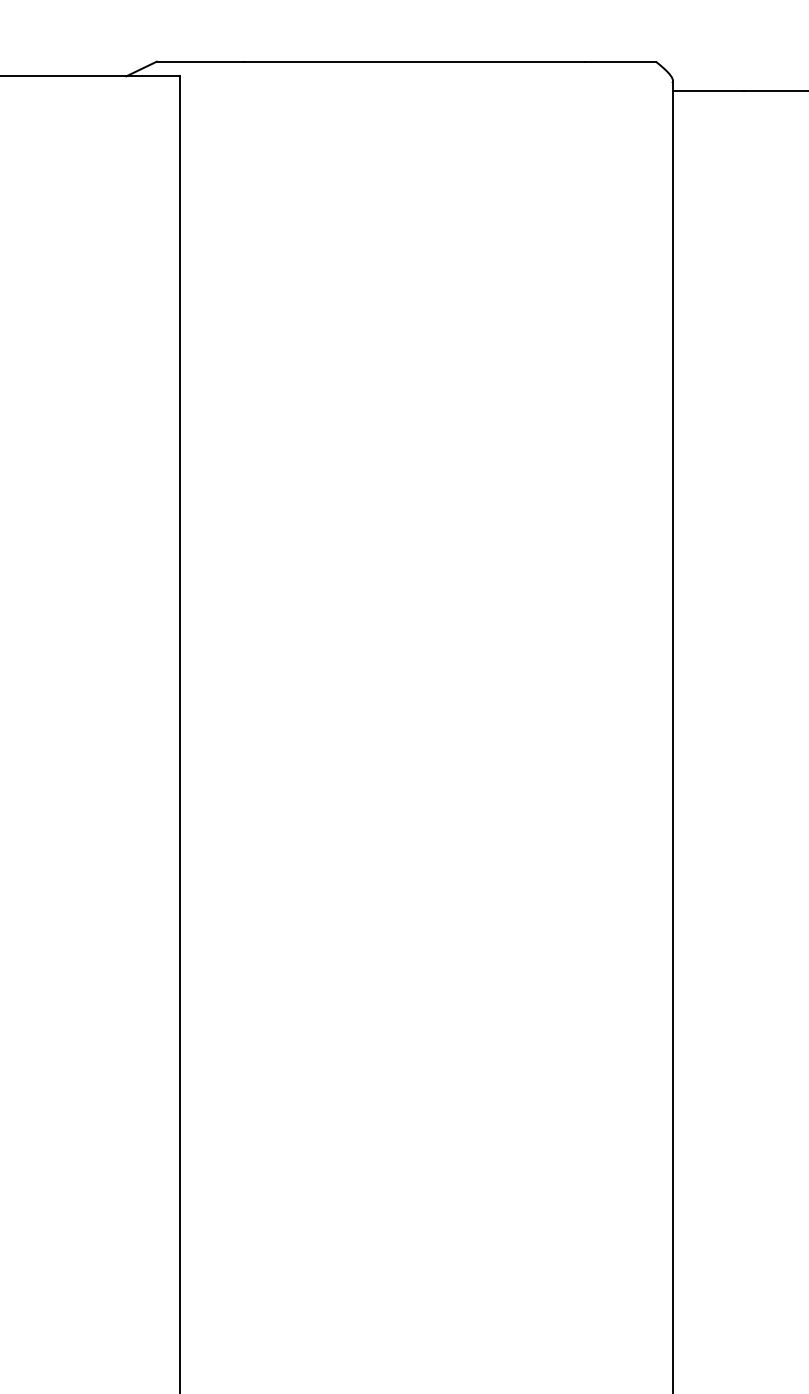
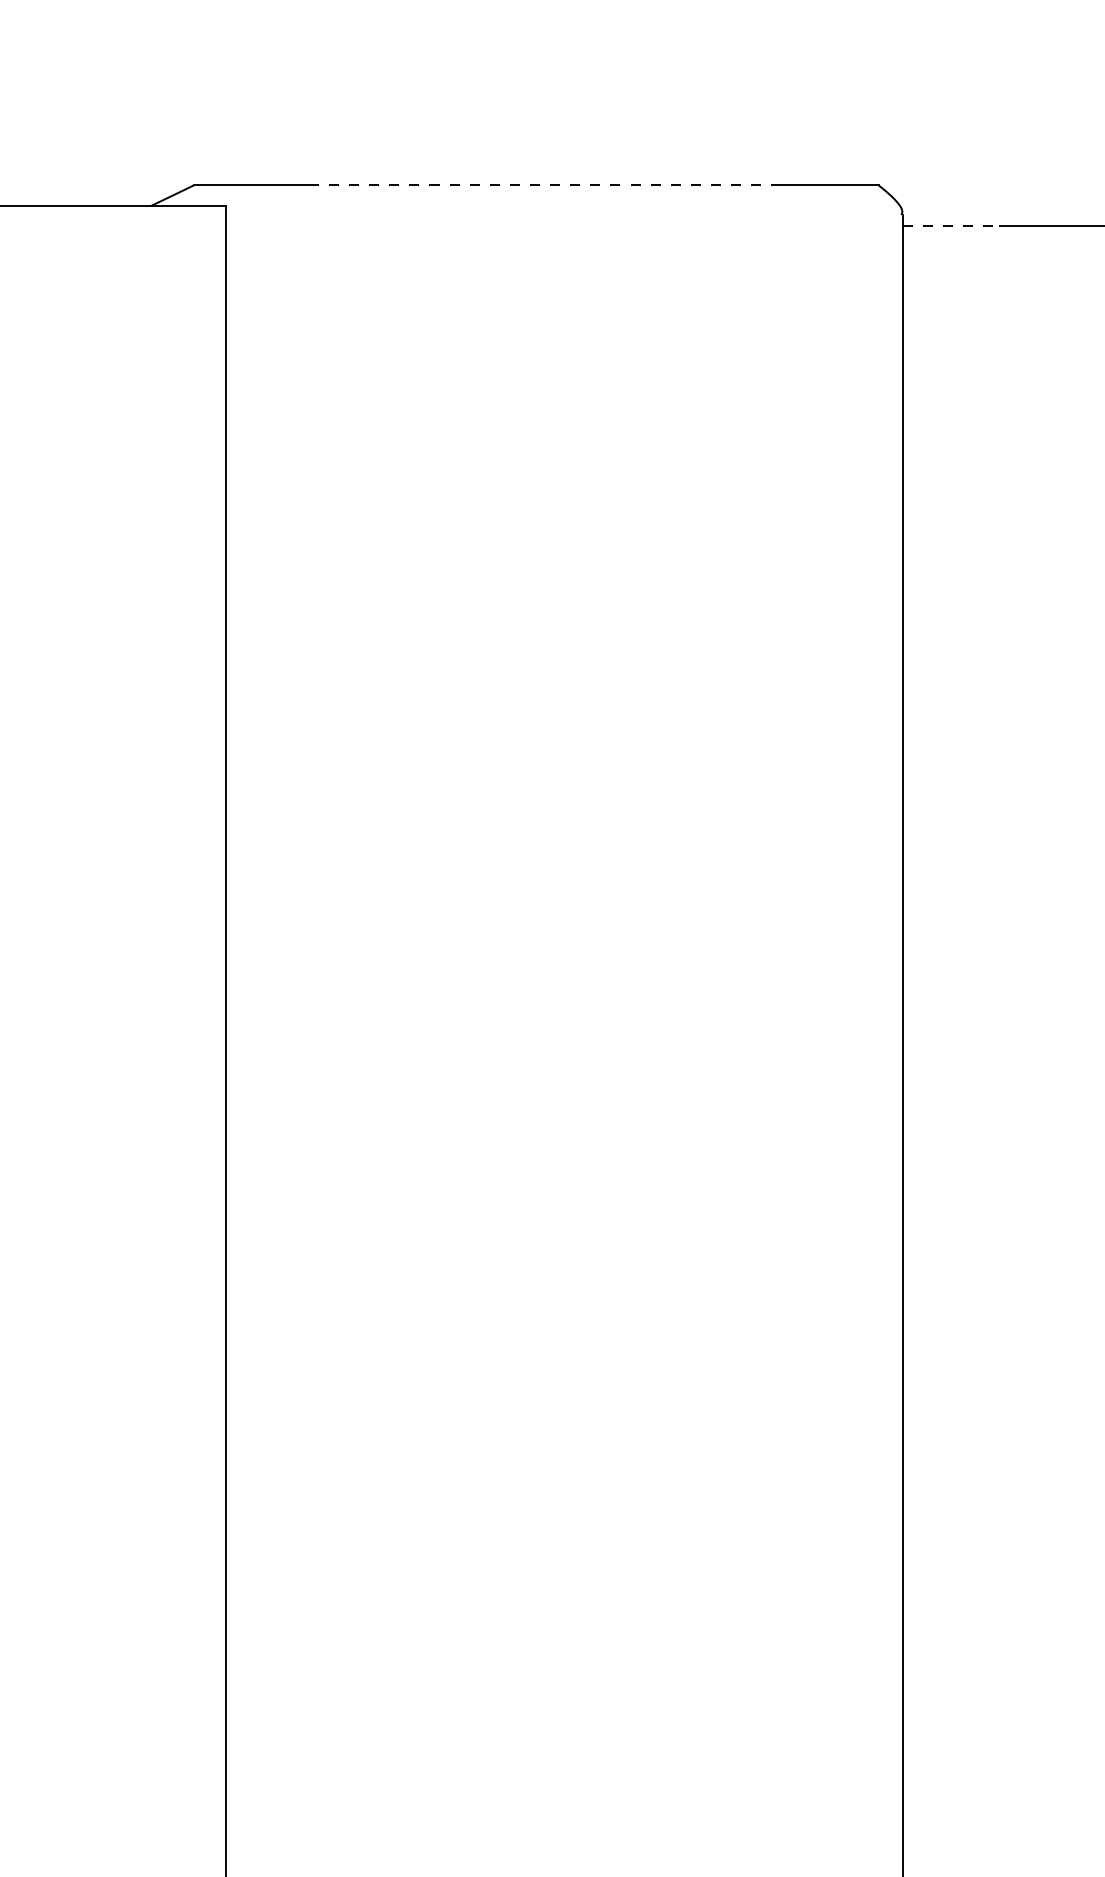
line: (413, 61) -> (546, 185), solid -> dashed
line: (708, 90) -> (950, 224), solid -> dashed

